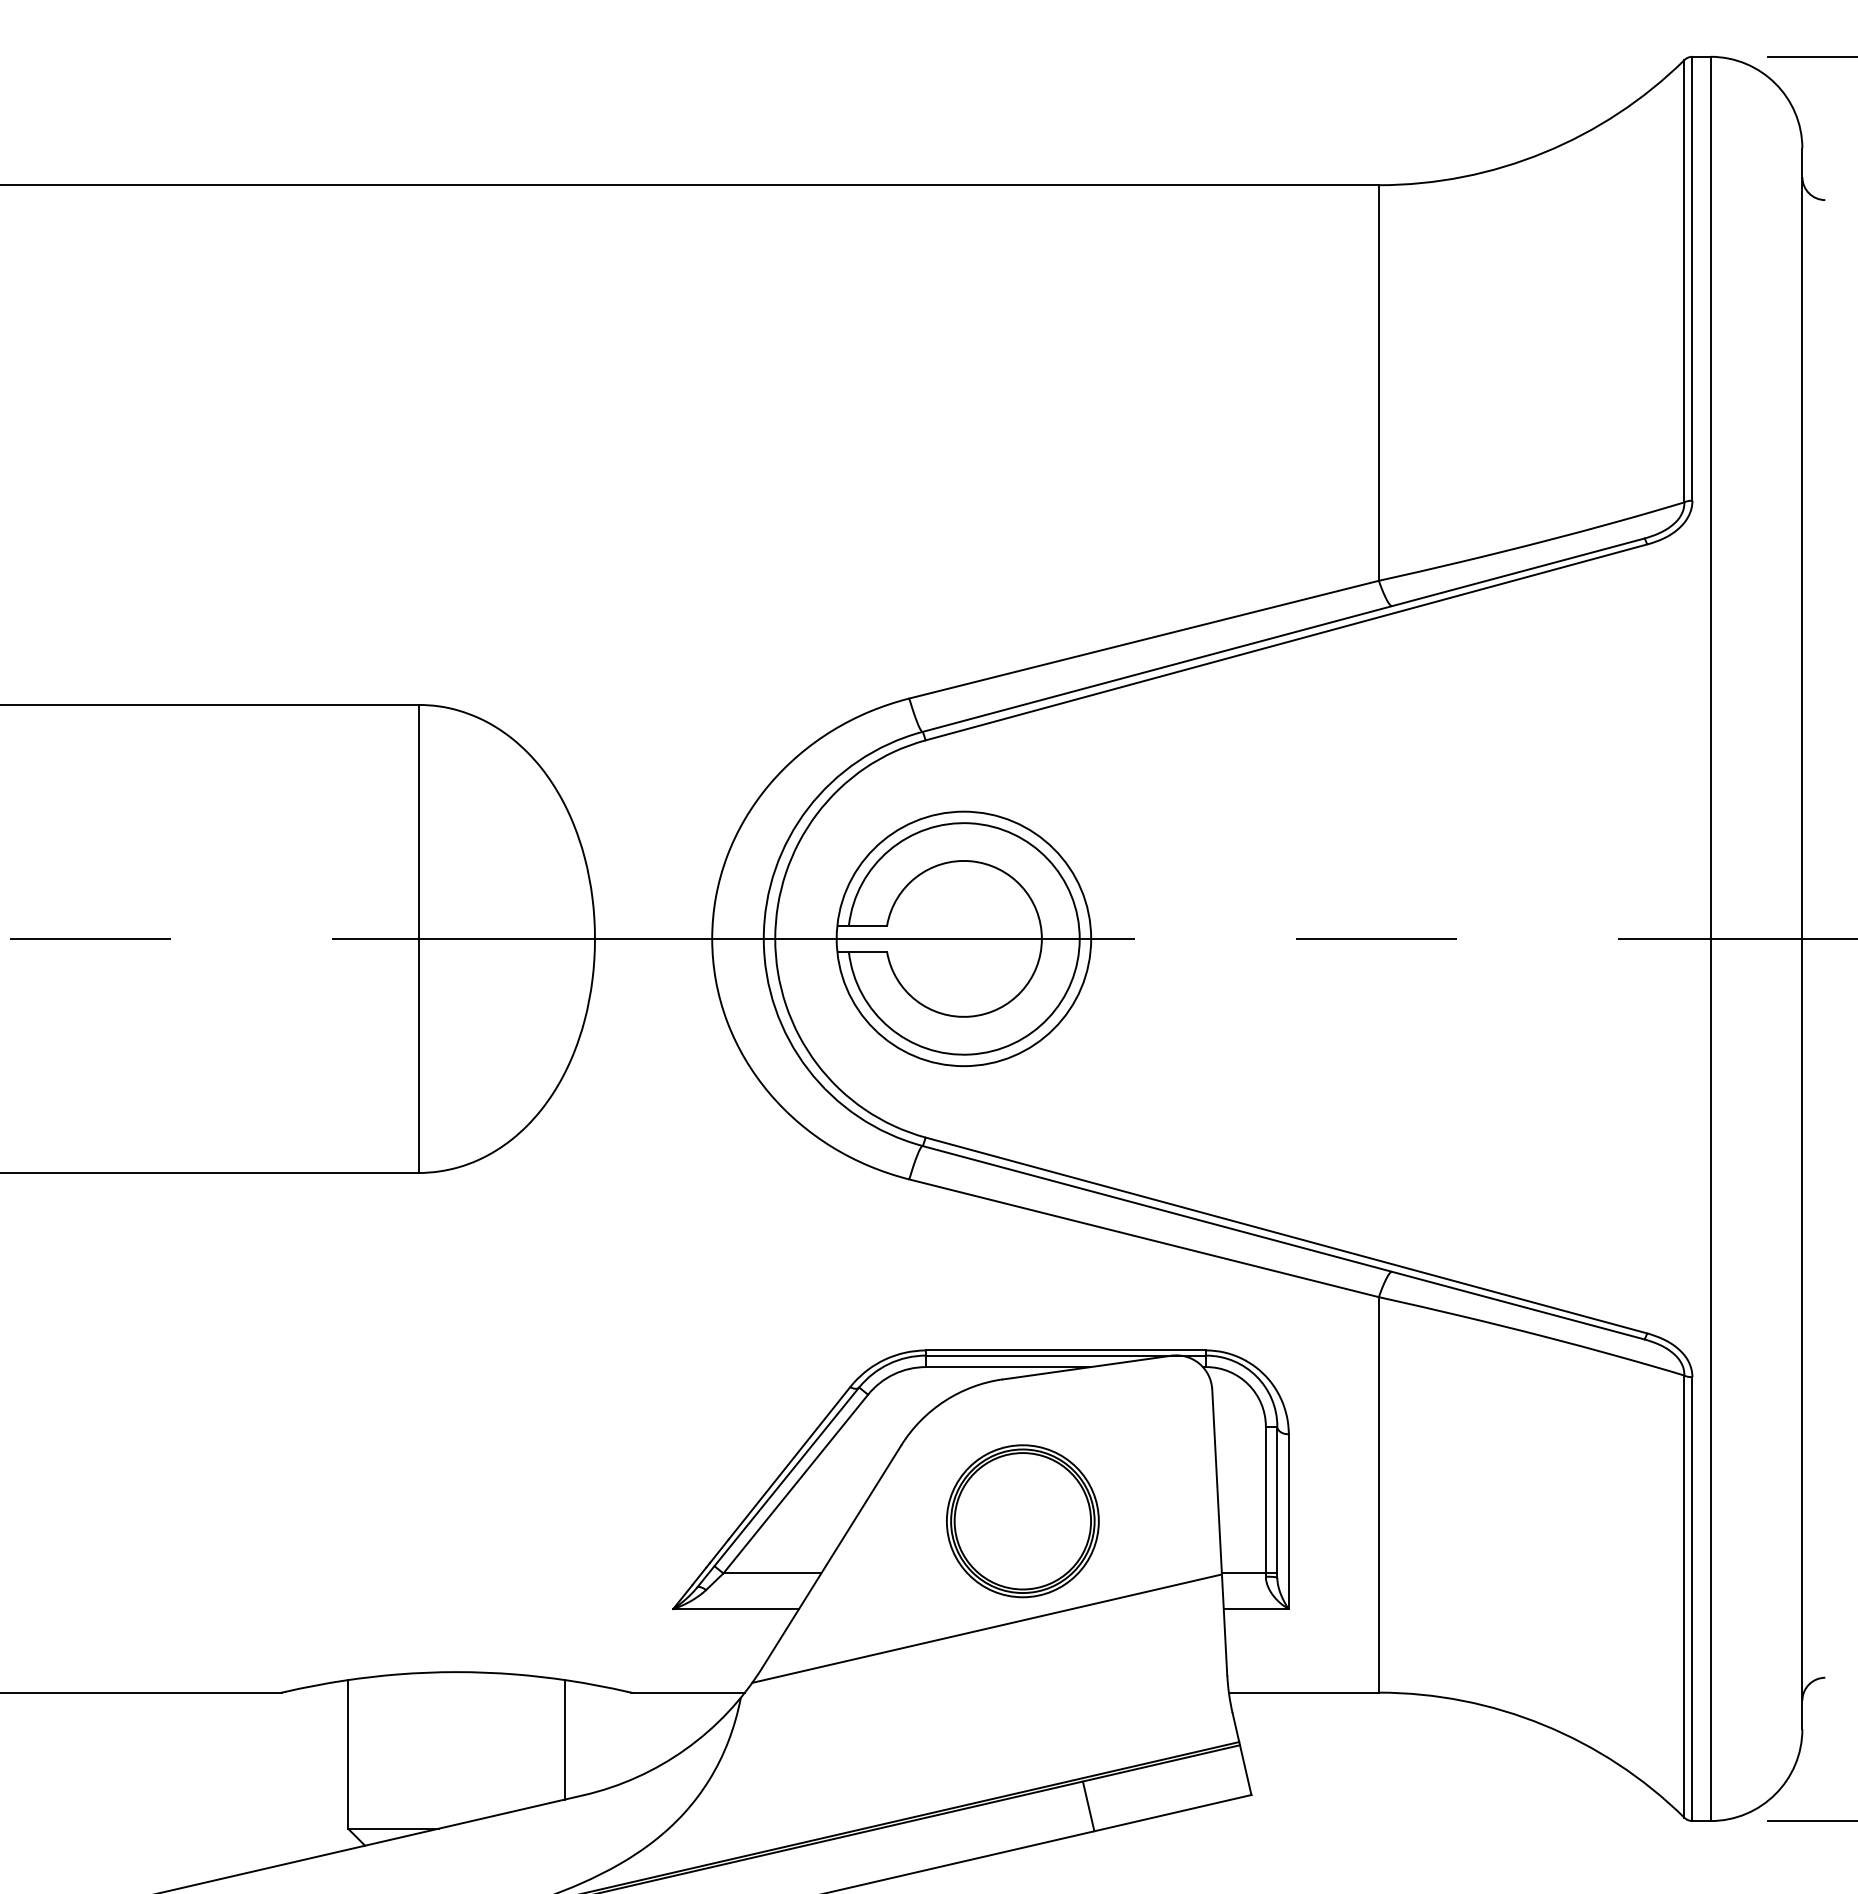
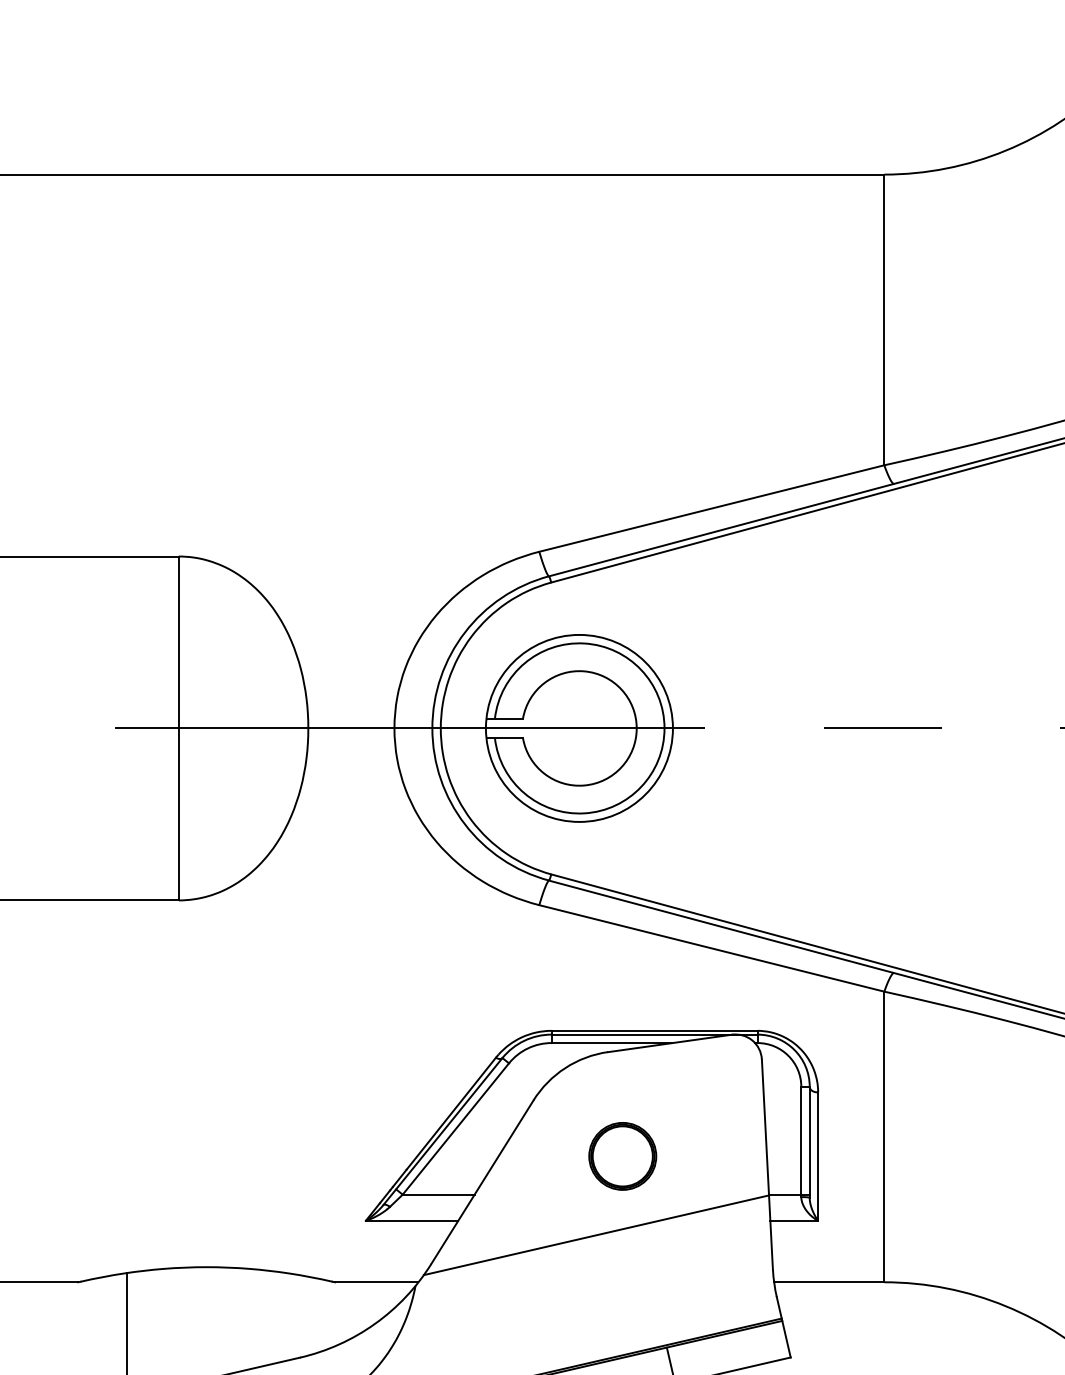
part: (1022, 1521) -> (622, 1156), size x0.6
line: (564, 1739) -> (285, 1316), removed

